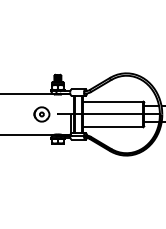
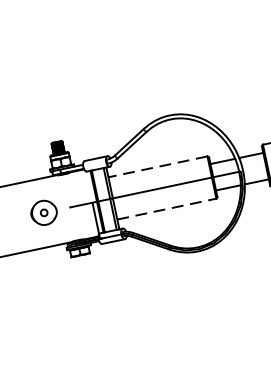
line: (113, 101) -> (157, 166), solid -> dashed
line: (113, 127) -> (167, 209), solid -> dashed

